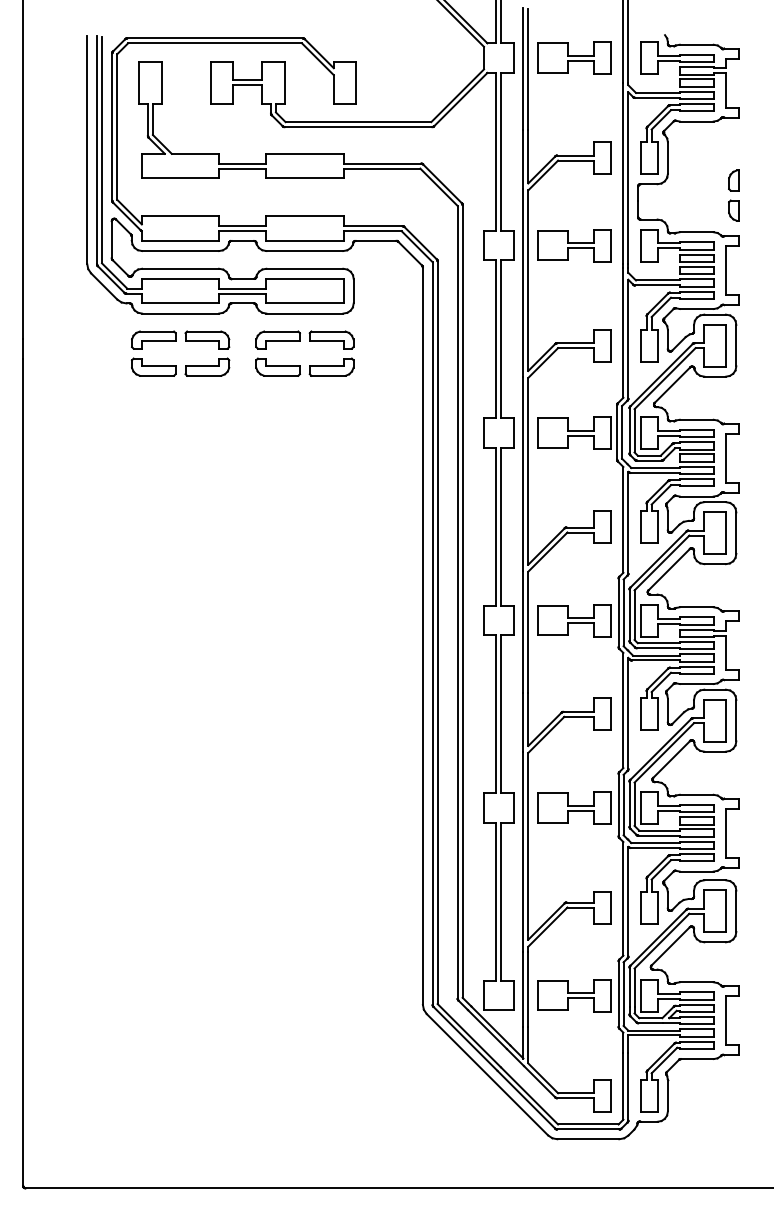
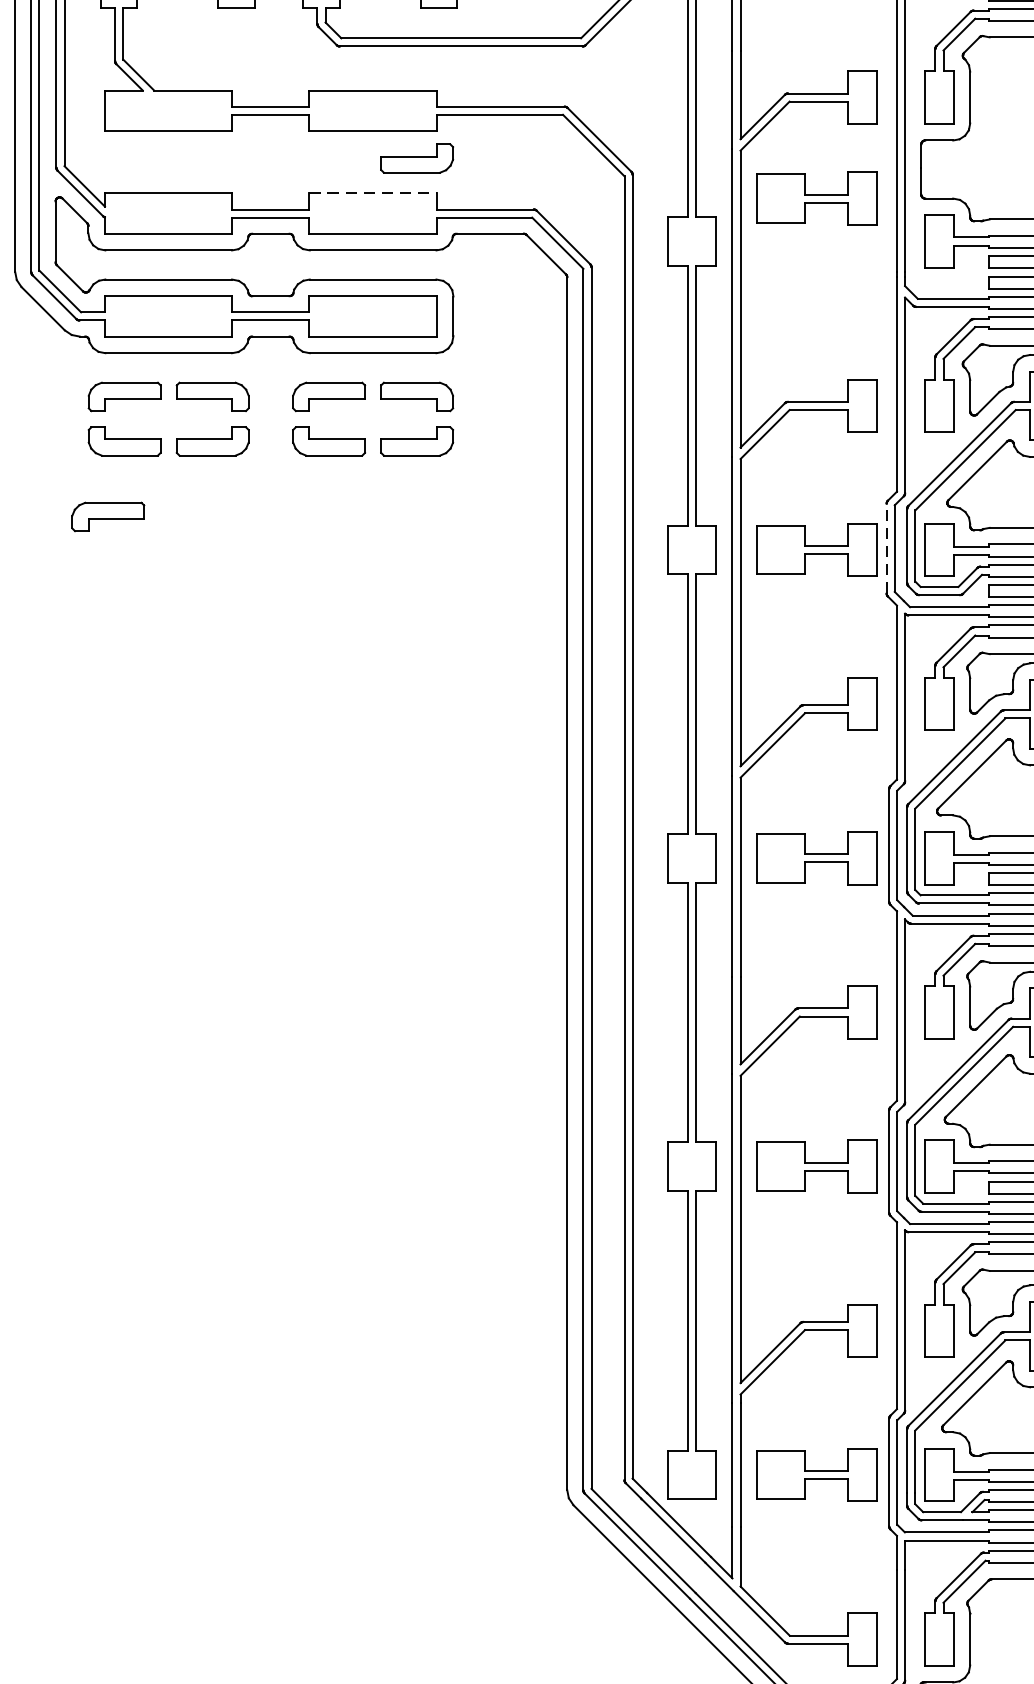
part: (331, 194) -> (416, 157), added
line: (304, 216) -> (372, 193), solid -> dashed
part: (574, 245) -> (816, 198), moved
part: (143, 412) -> (107, 515), added
line: (617, 431) -> (887, 547), solid -> dashed

